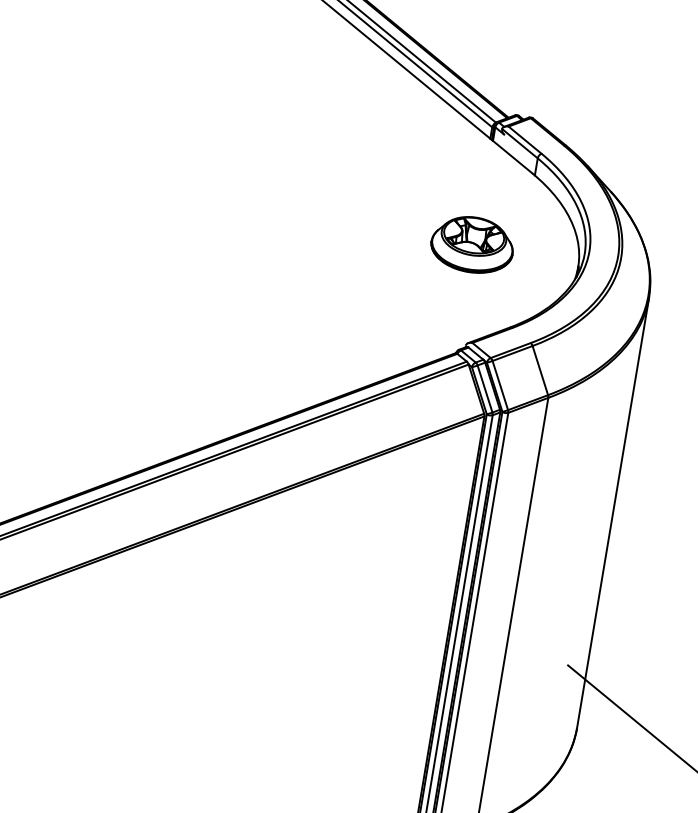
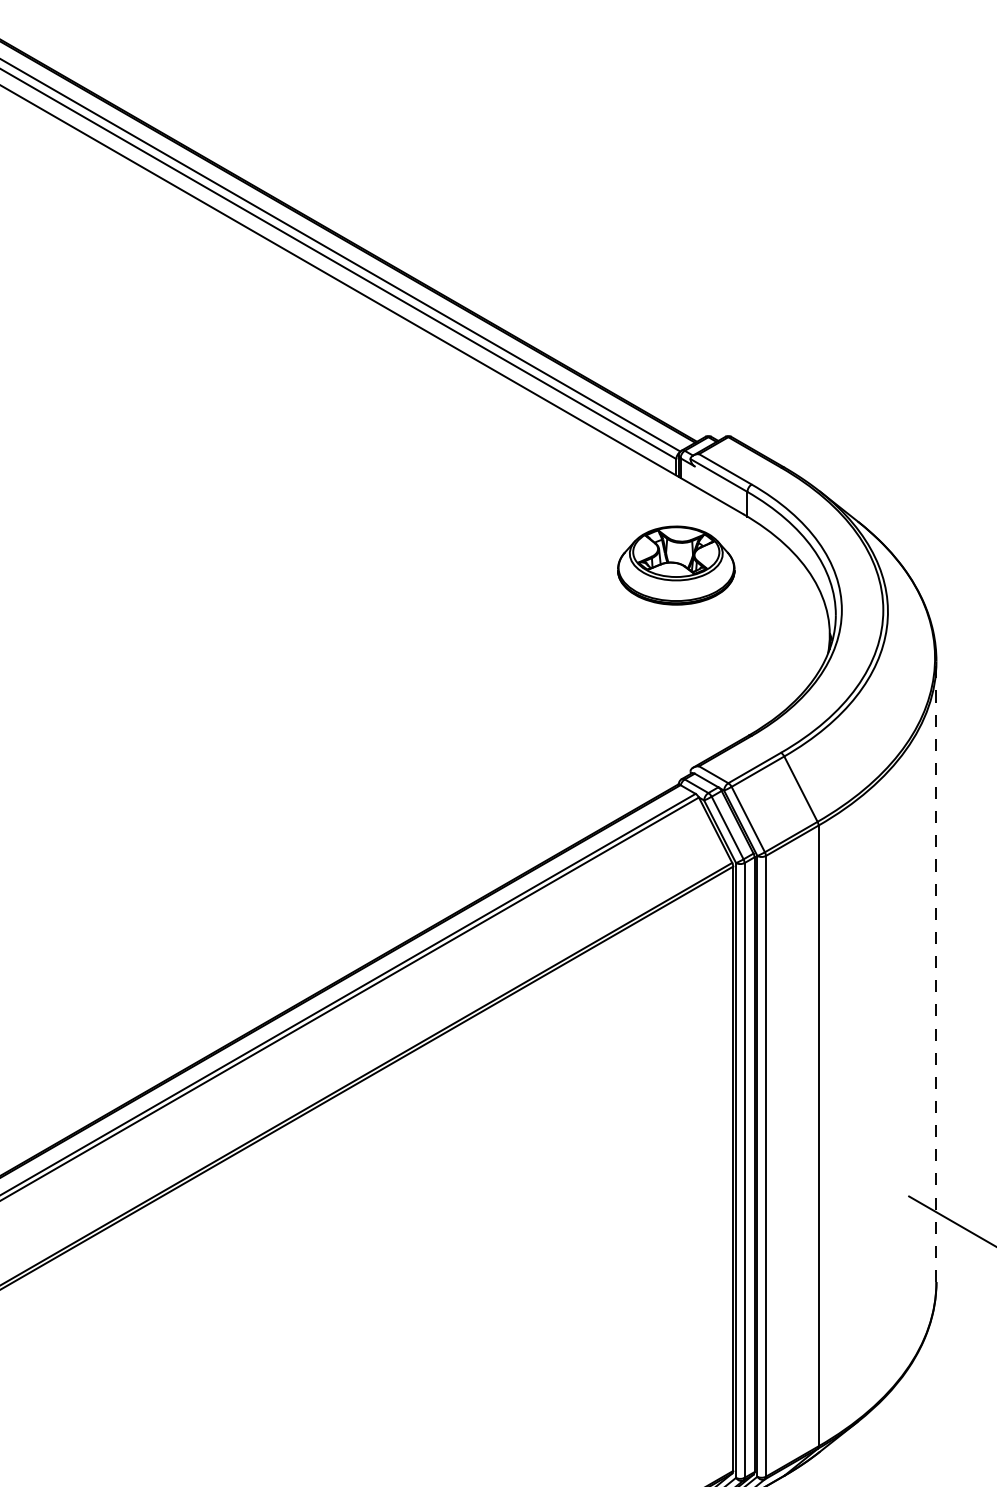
part: (472, 244) -> (676, 565), moved
line: (613, 512) -> (936, 971), solid -> dashed

